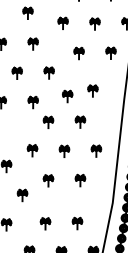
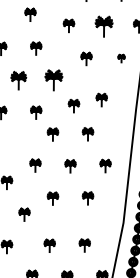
part: (94, 23) -> (103, 26), size x1.6
part: (110, 53) -> (121, 58), size x0.6
part: (17, 73) -> (18, 80), size x1.4
part: (48, 73) -> (53, 80), size x1.6

